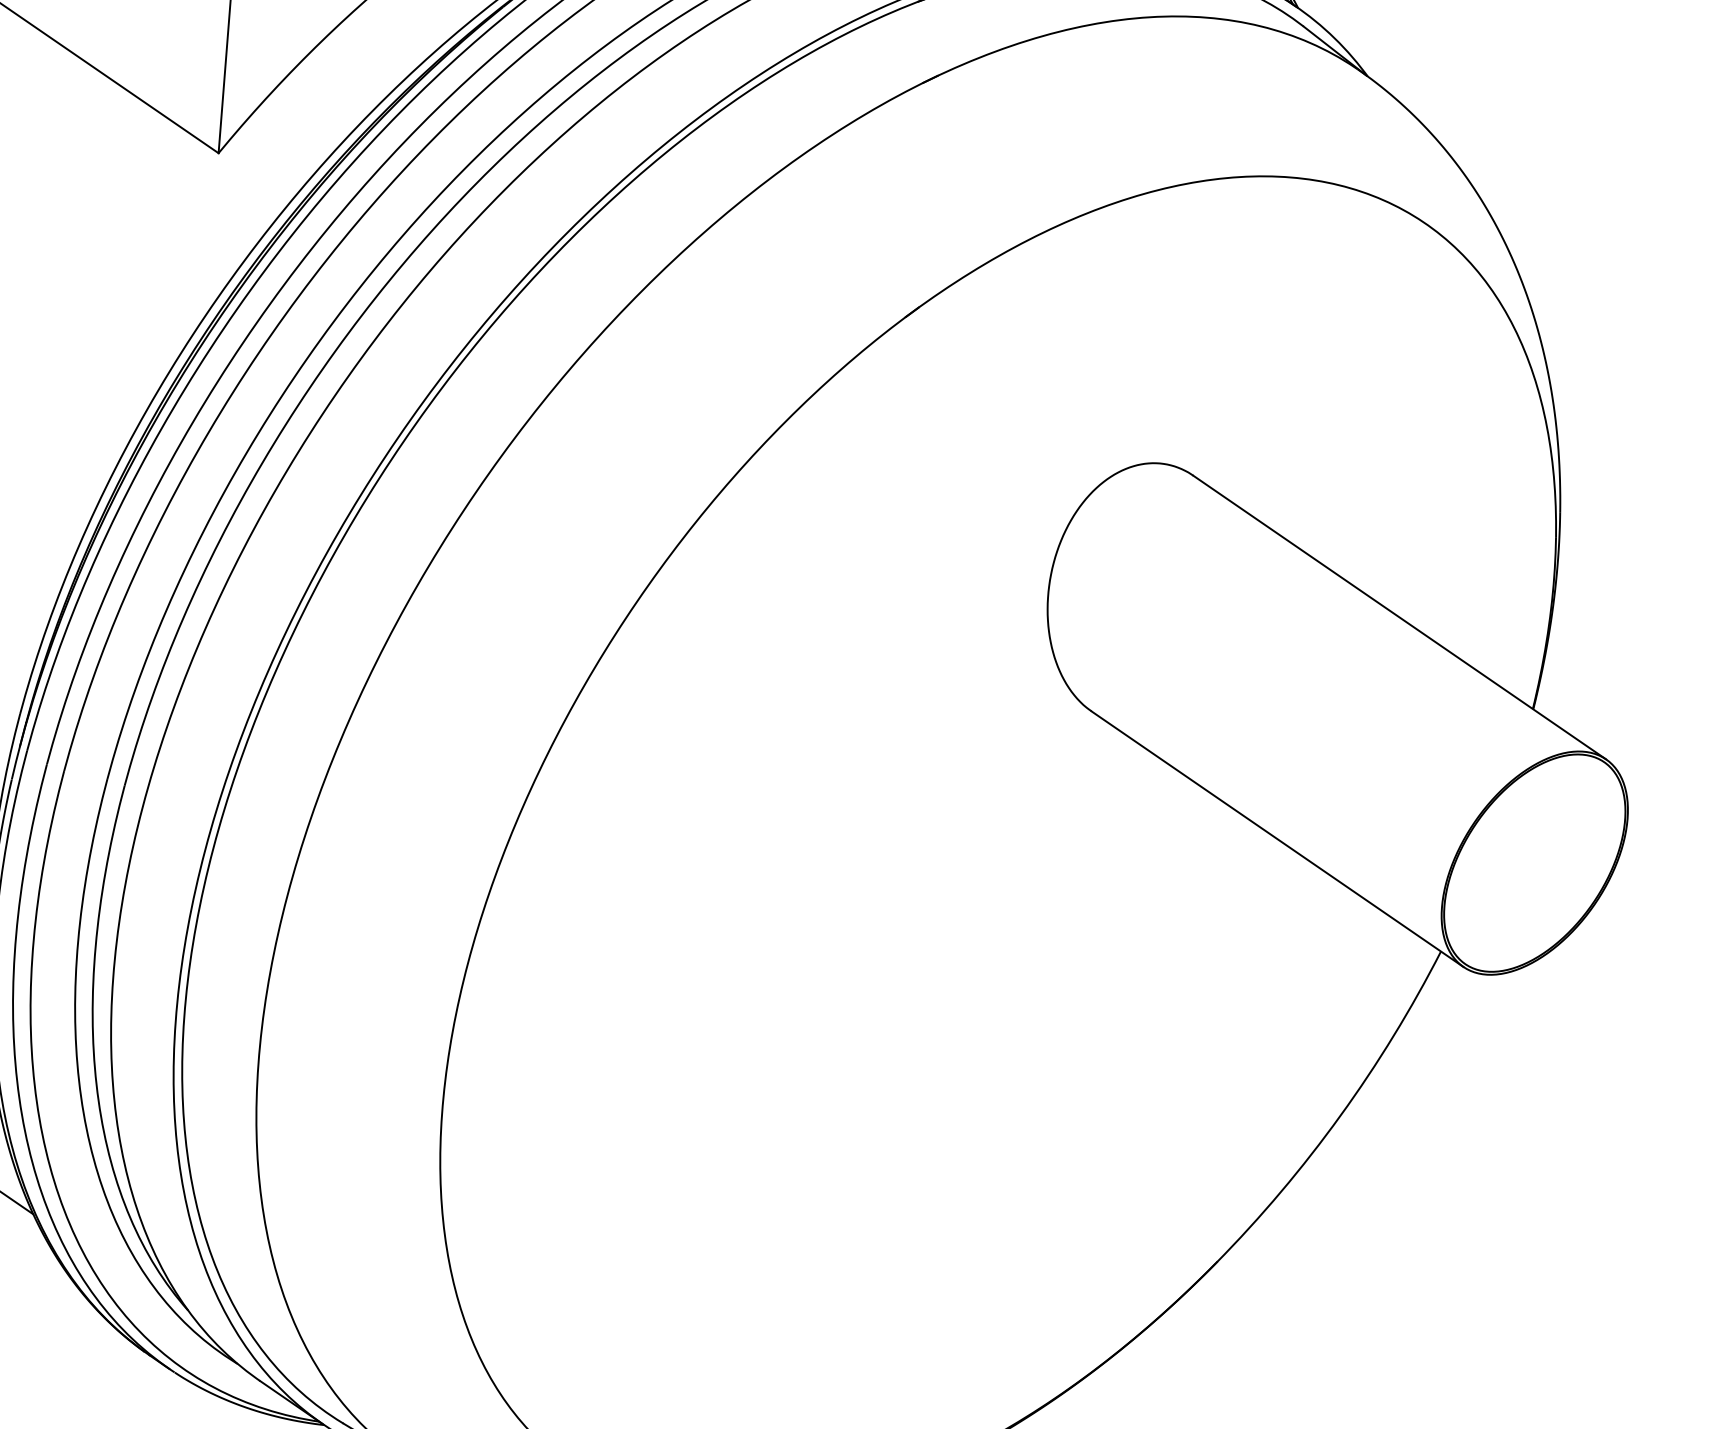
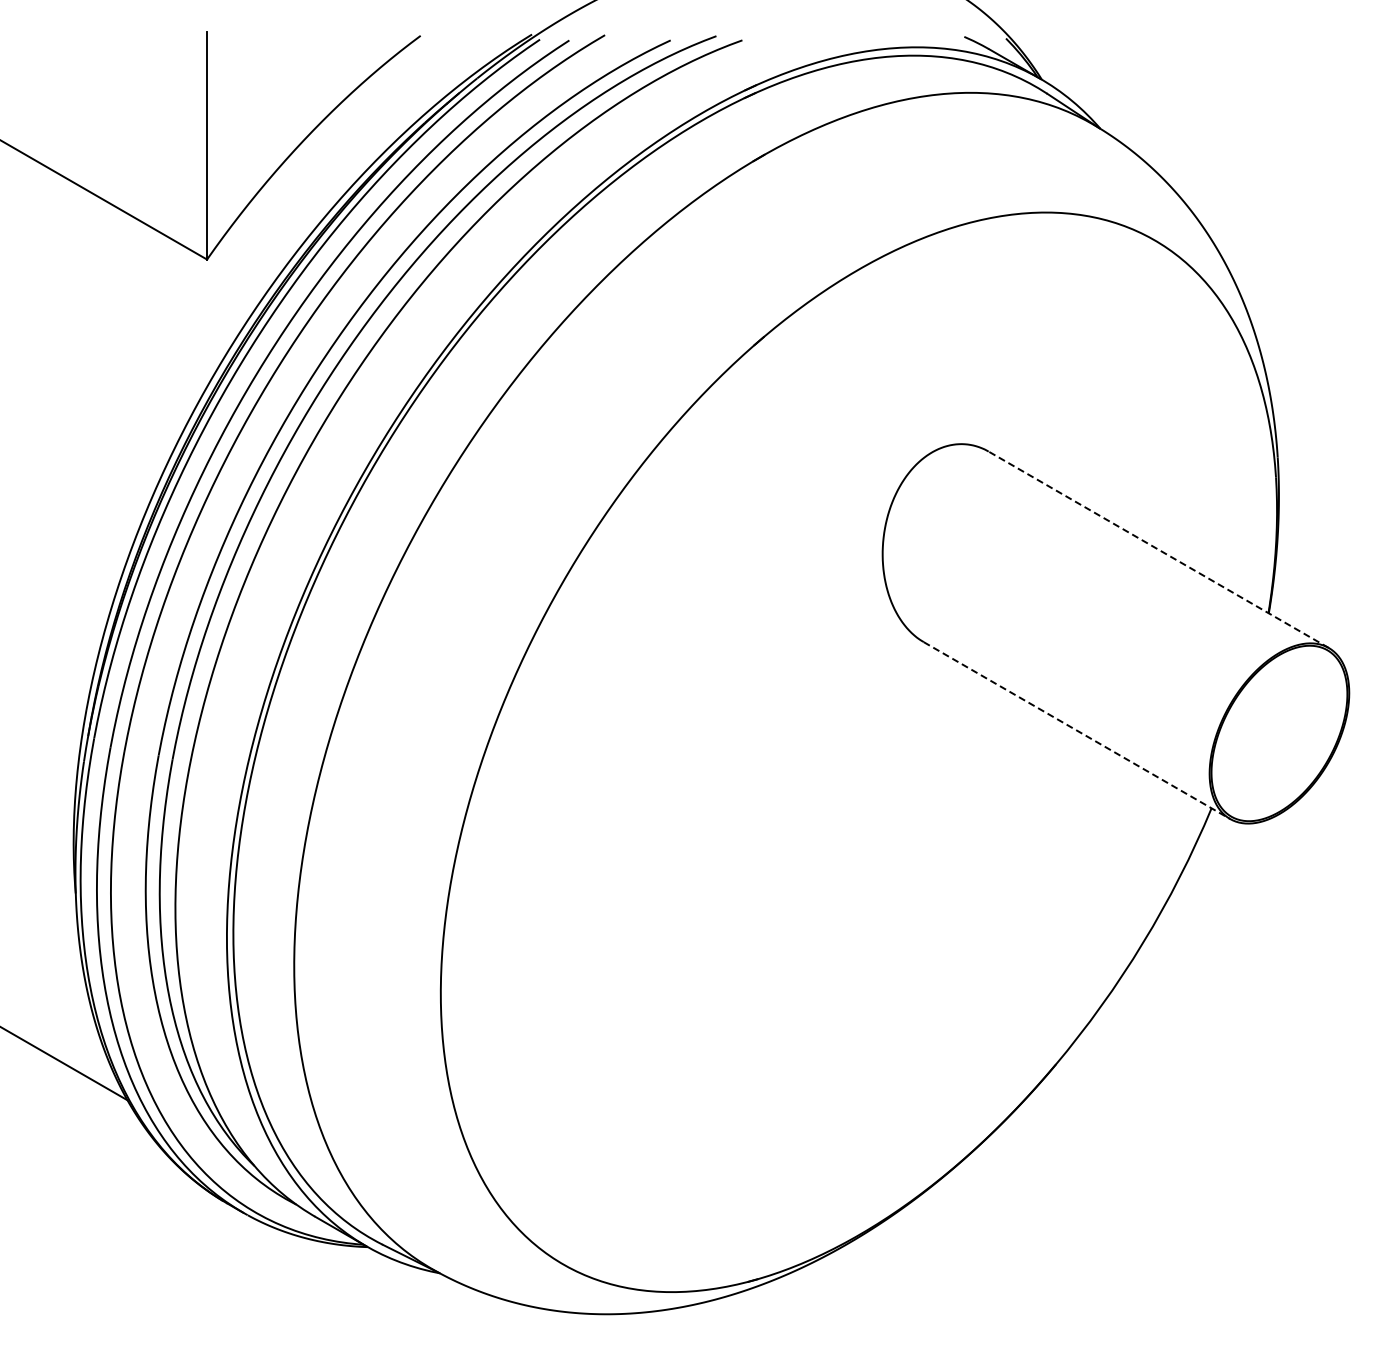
line: (1399, 617) -> (1158, 549), solid -> dashed
line: (1277, 839) -> (1076, 730), solid -> dashed

